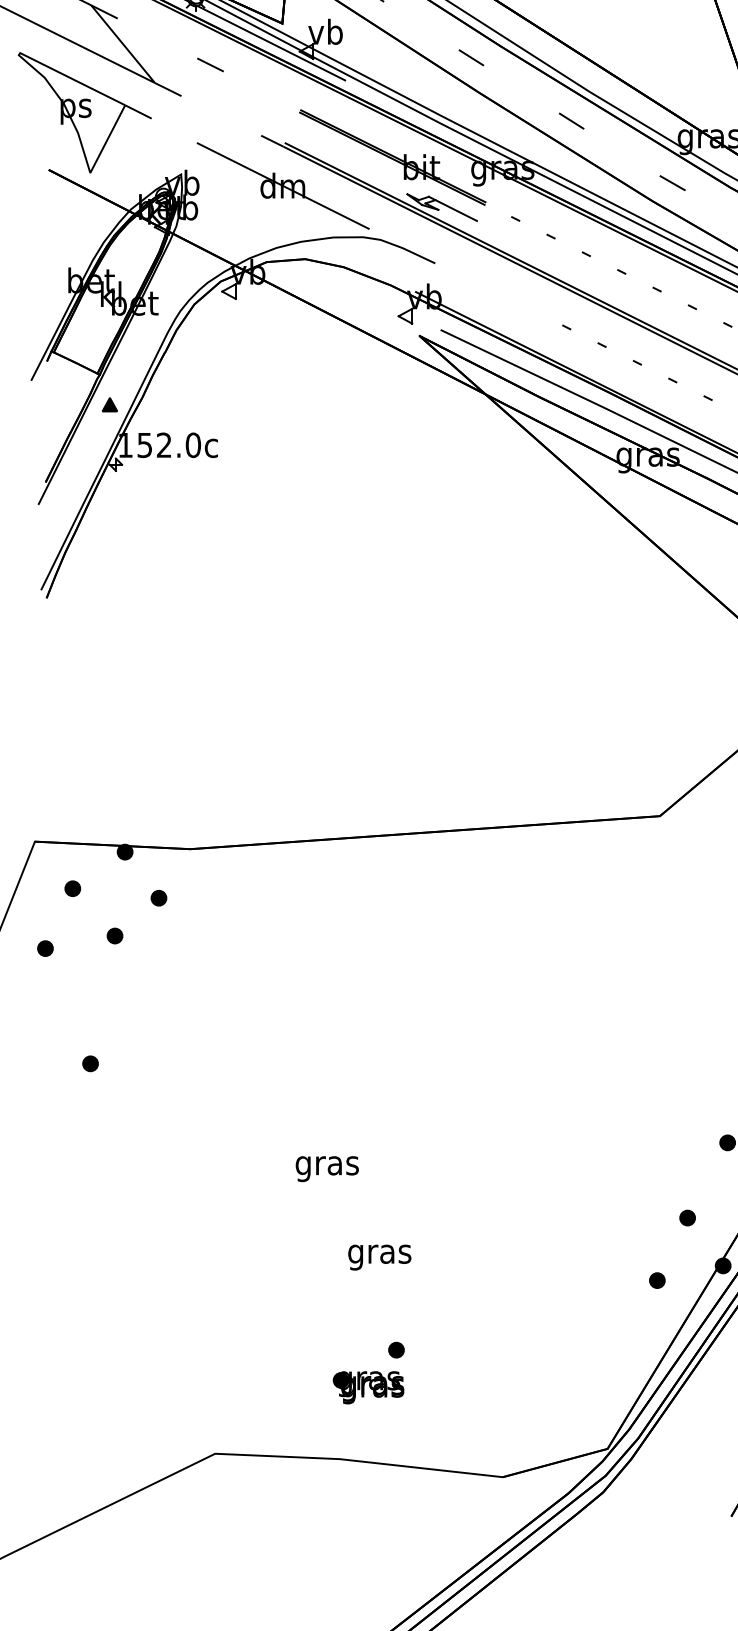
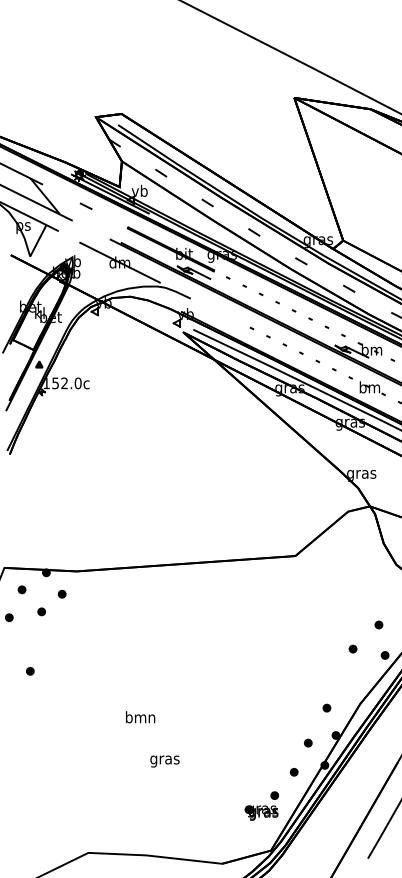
text: (327, 1165) -> (140, 718), gras -> bmn
part: (368, 1371) -> (261, 805), moved

